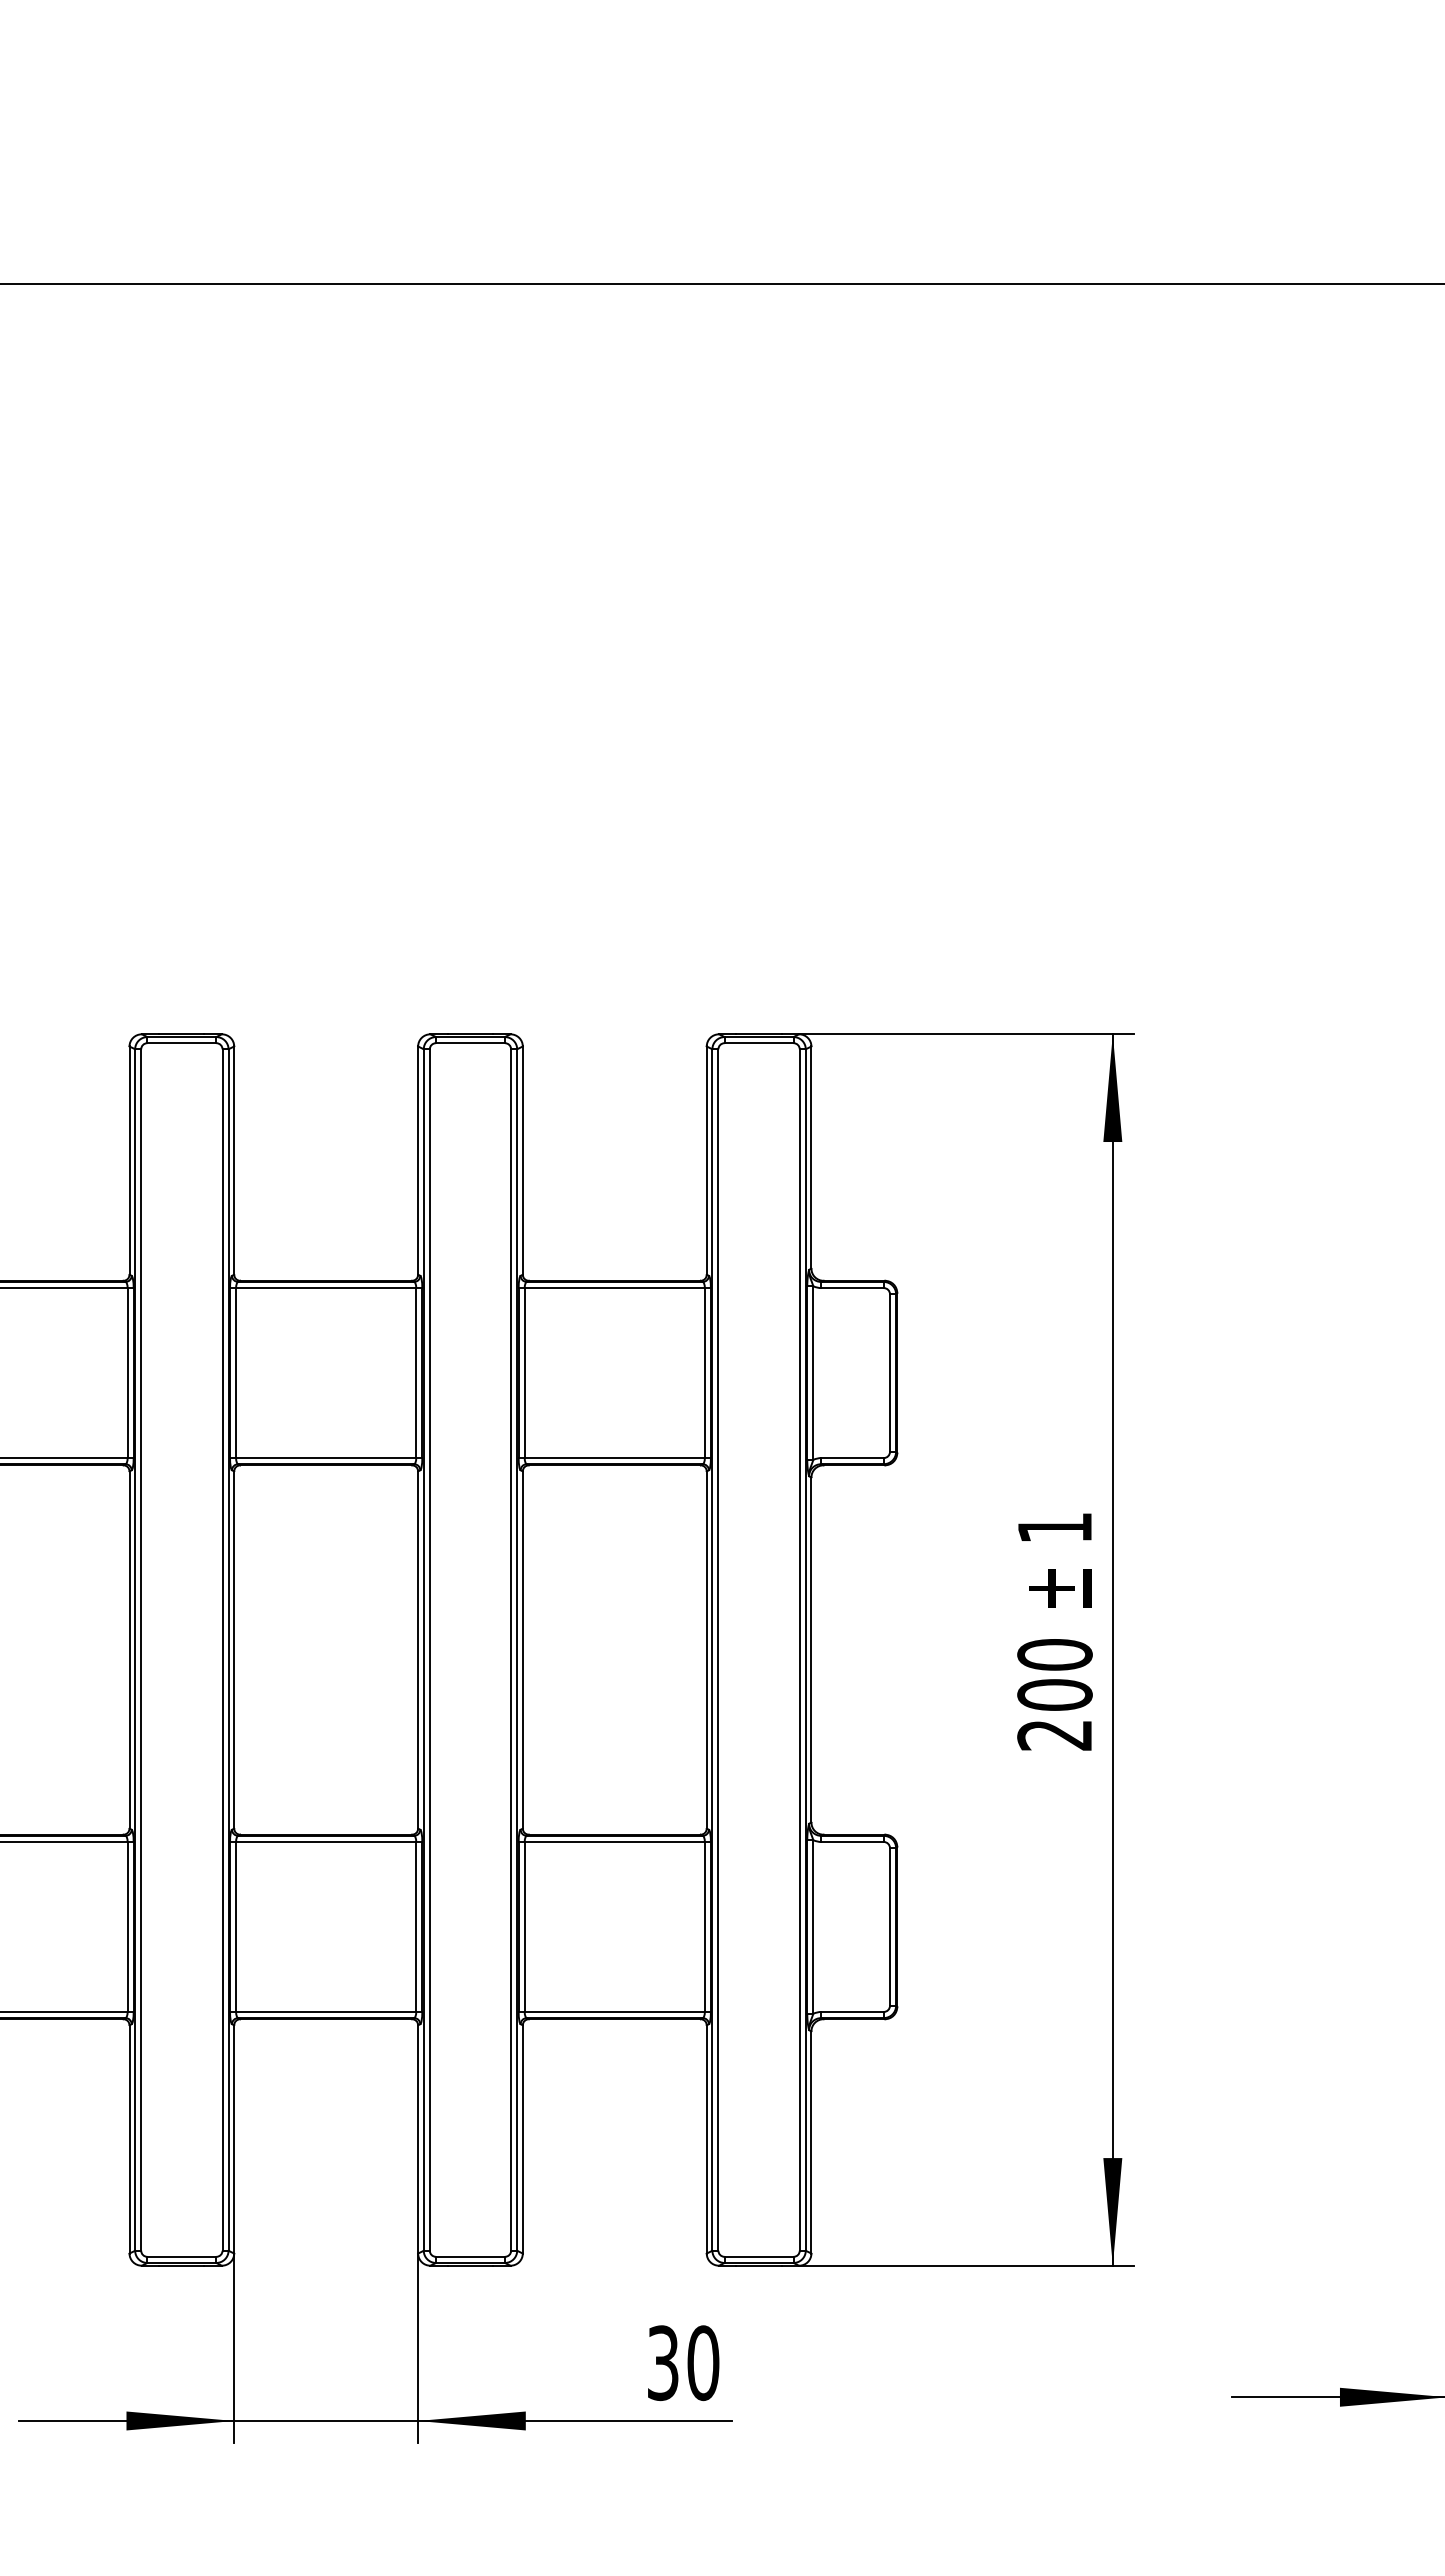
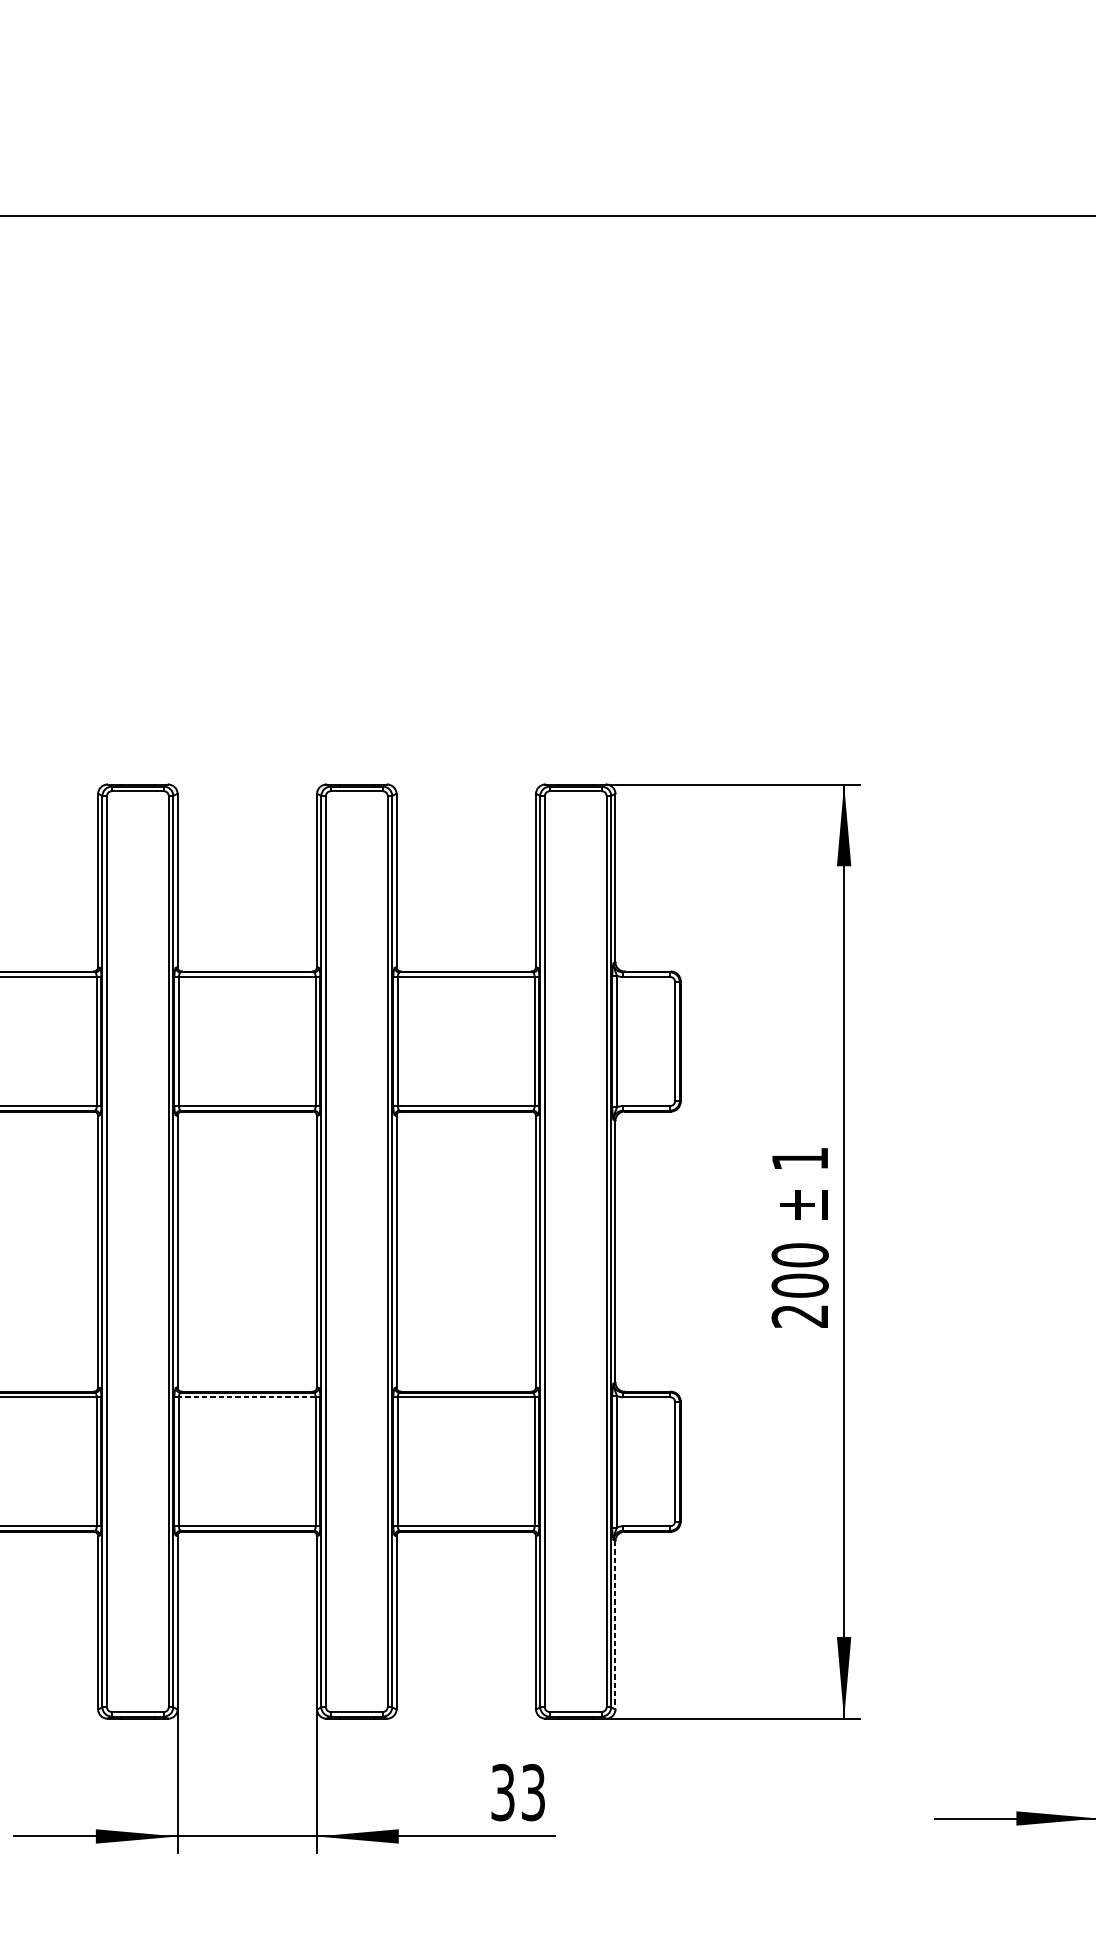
line: (325, 1841) -> (246, 1396), solid -> dashed
line: (811, 2142) -> (615, 1625), solid -> dashed
text: (703, 2363) -> (533, 1792), 30 -> 33

